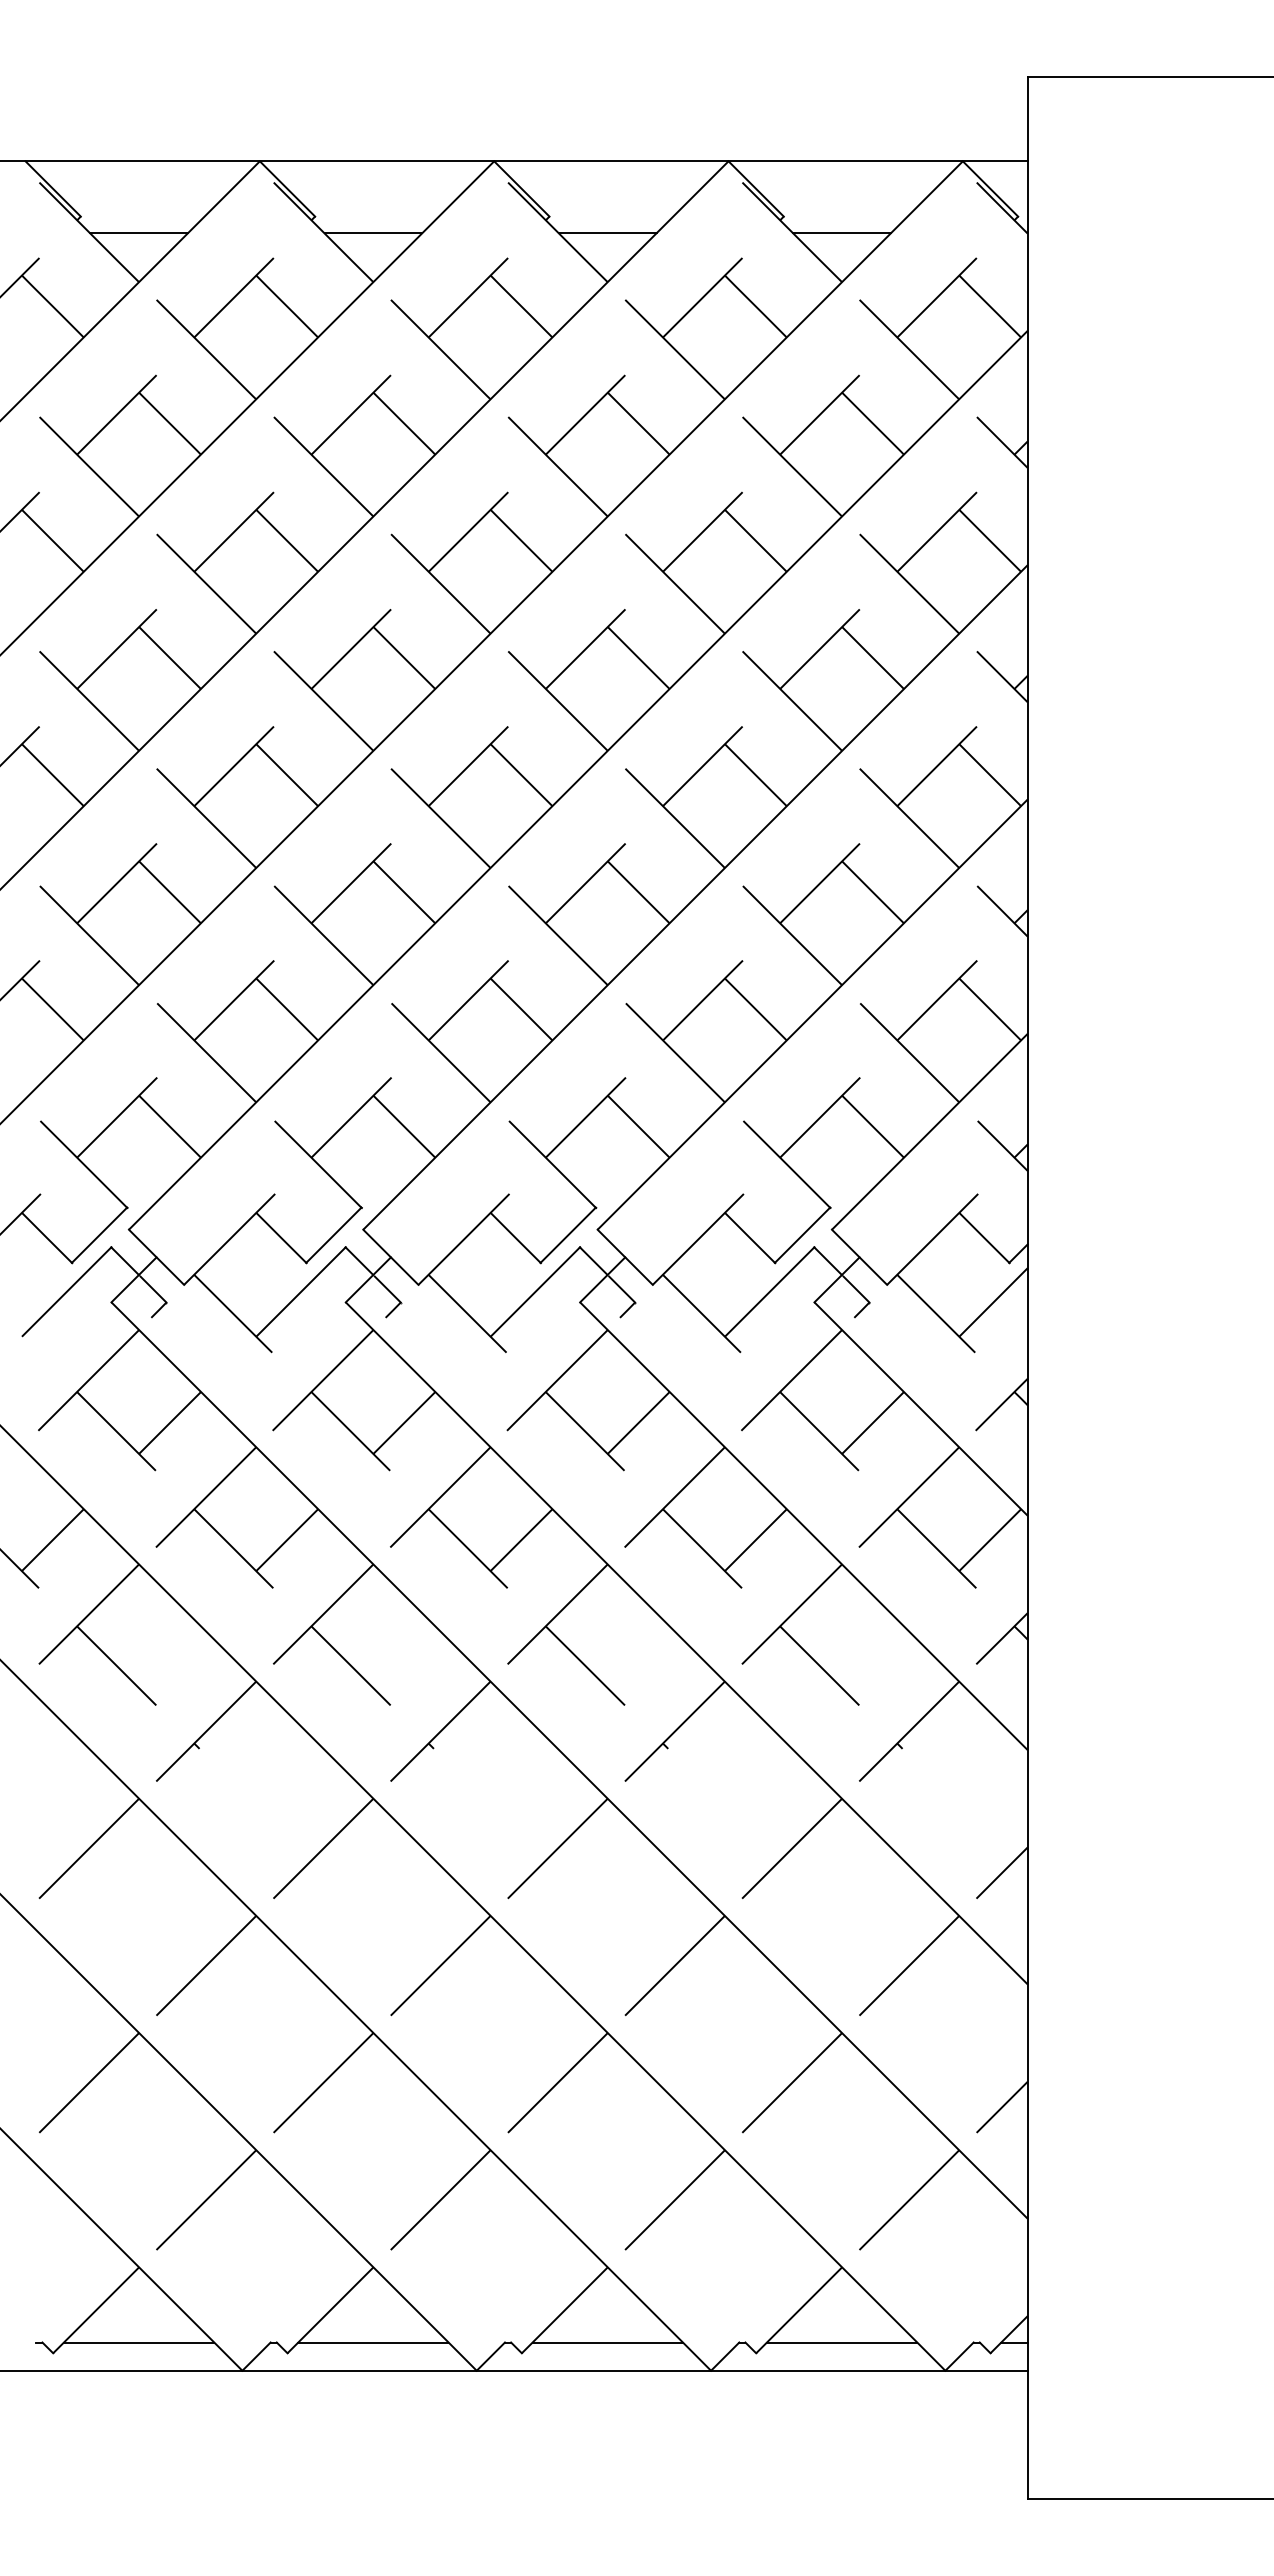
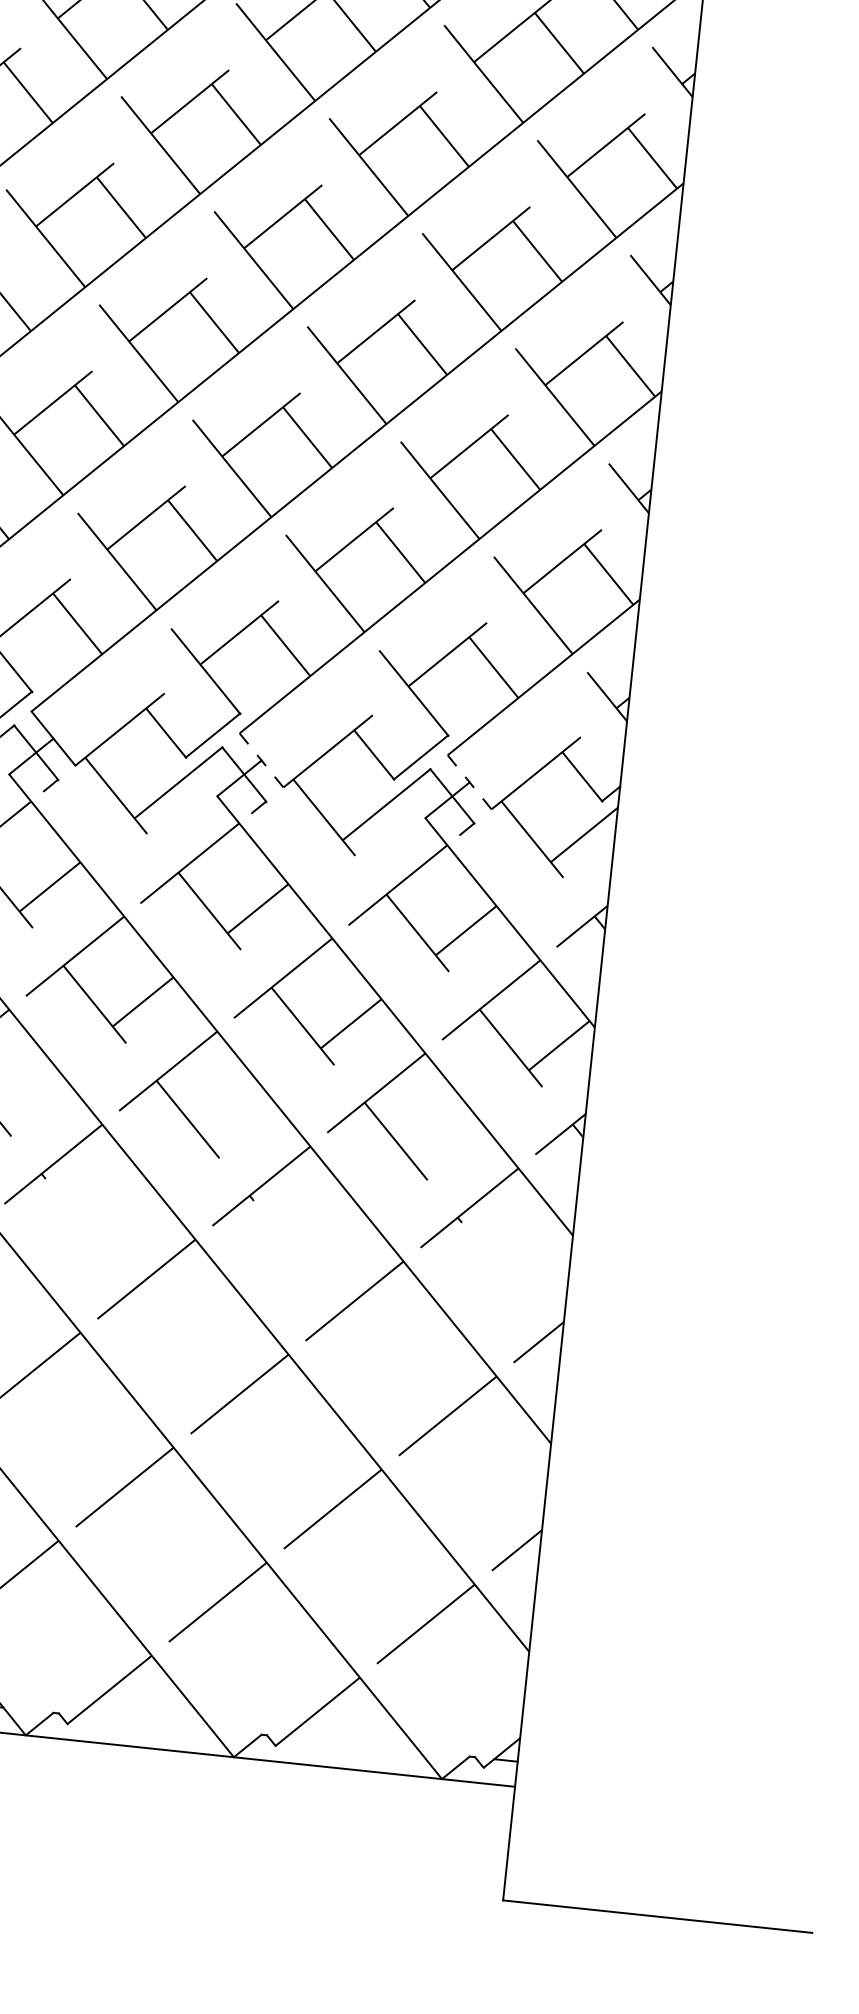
line: (625, 1257) -> (261, 760), solid -> dashed
line: (859, 1257) -> (469, 782), solid -> dashed
line: (607, 2342) -> (144, 1722), removed
line: (841, 2342) -> (352, 1744), removed

